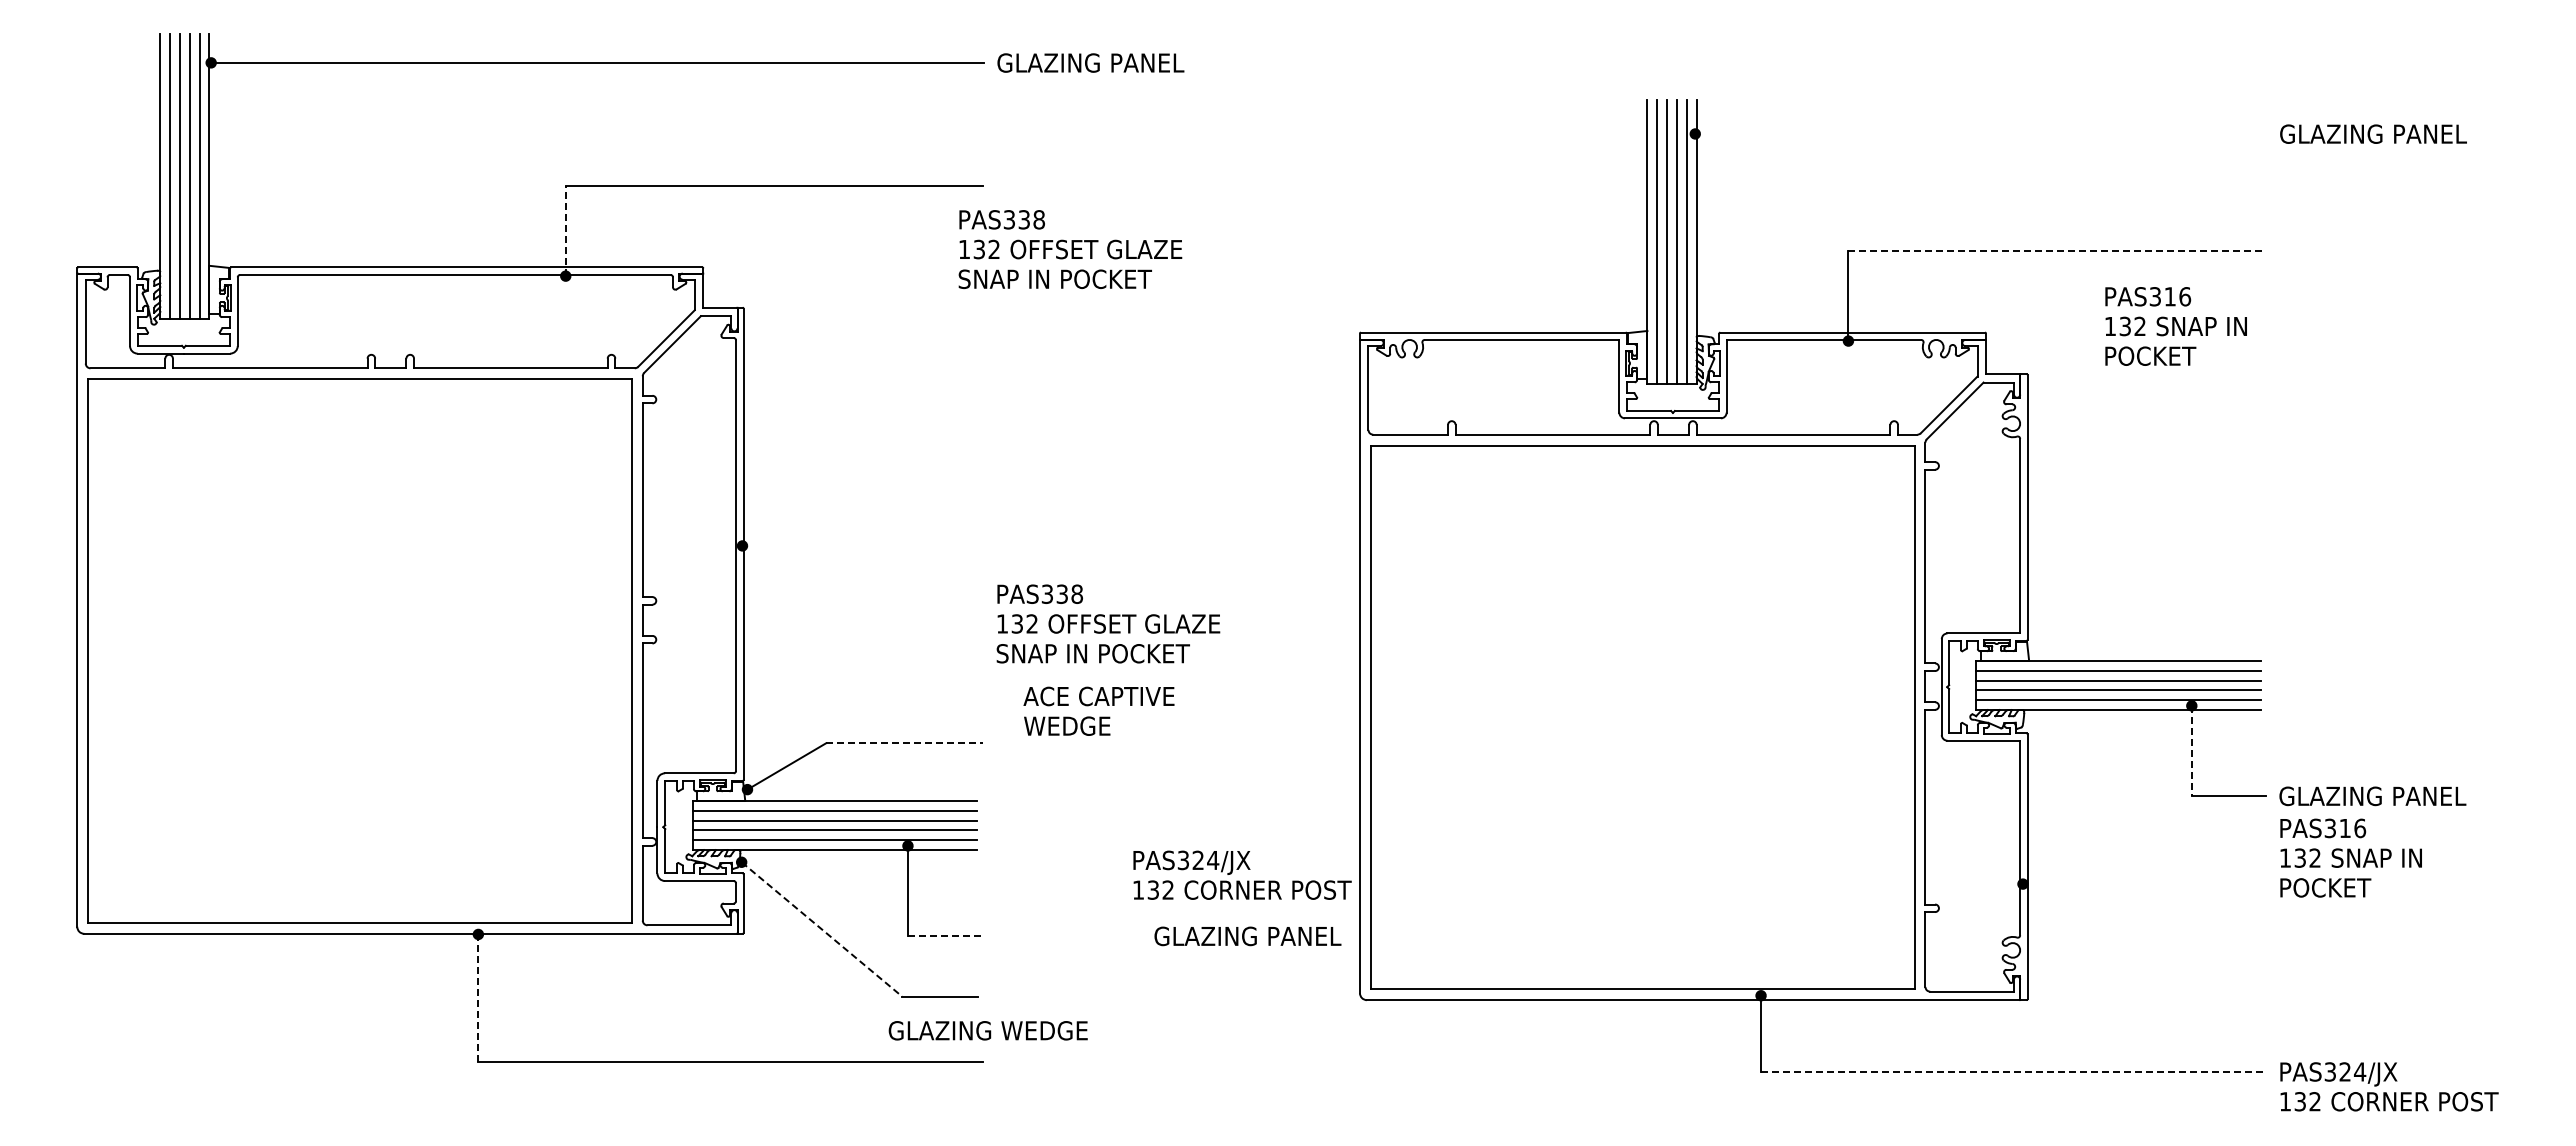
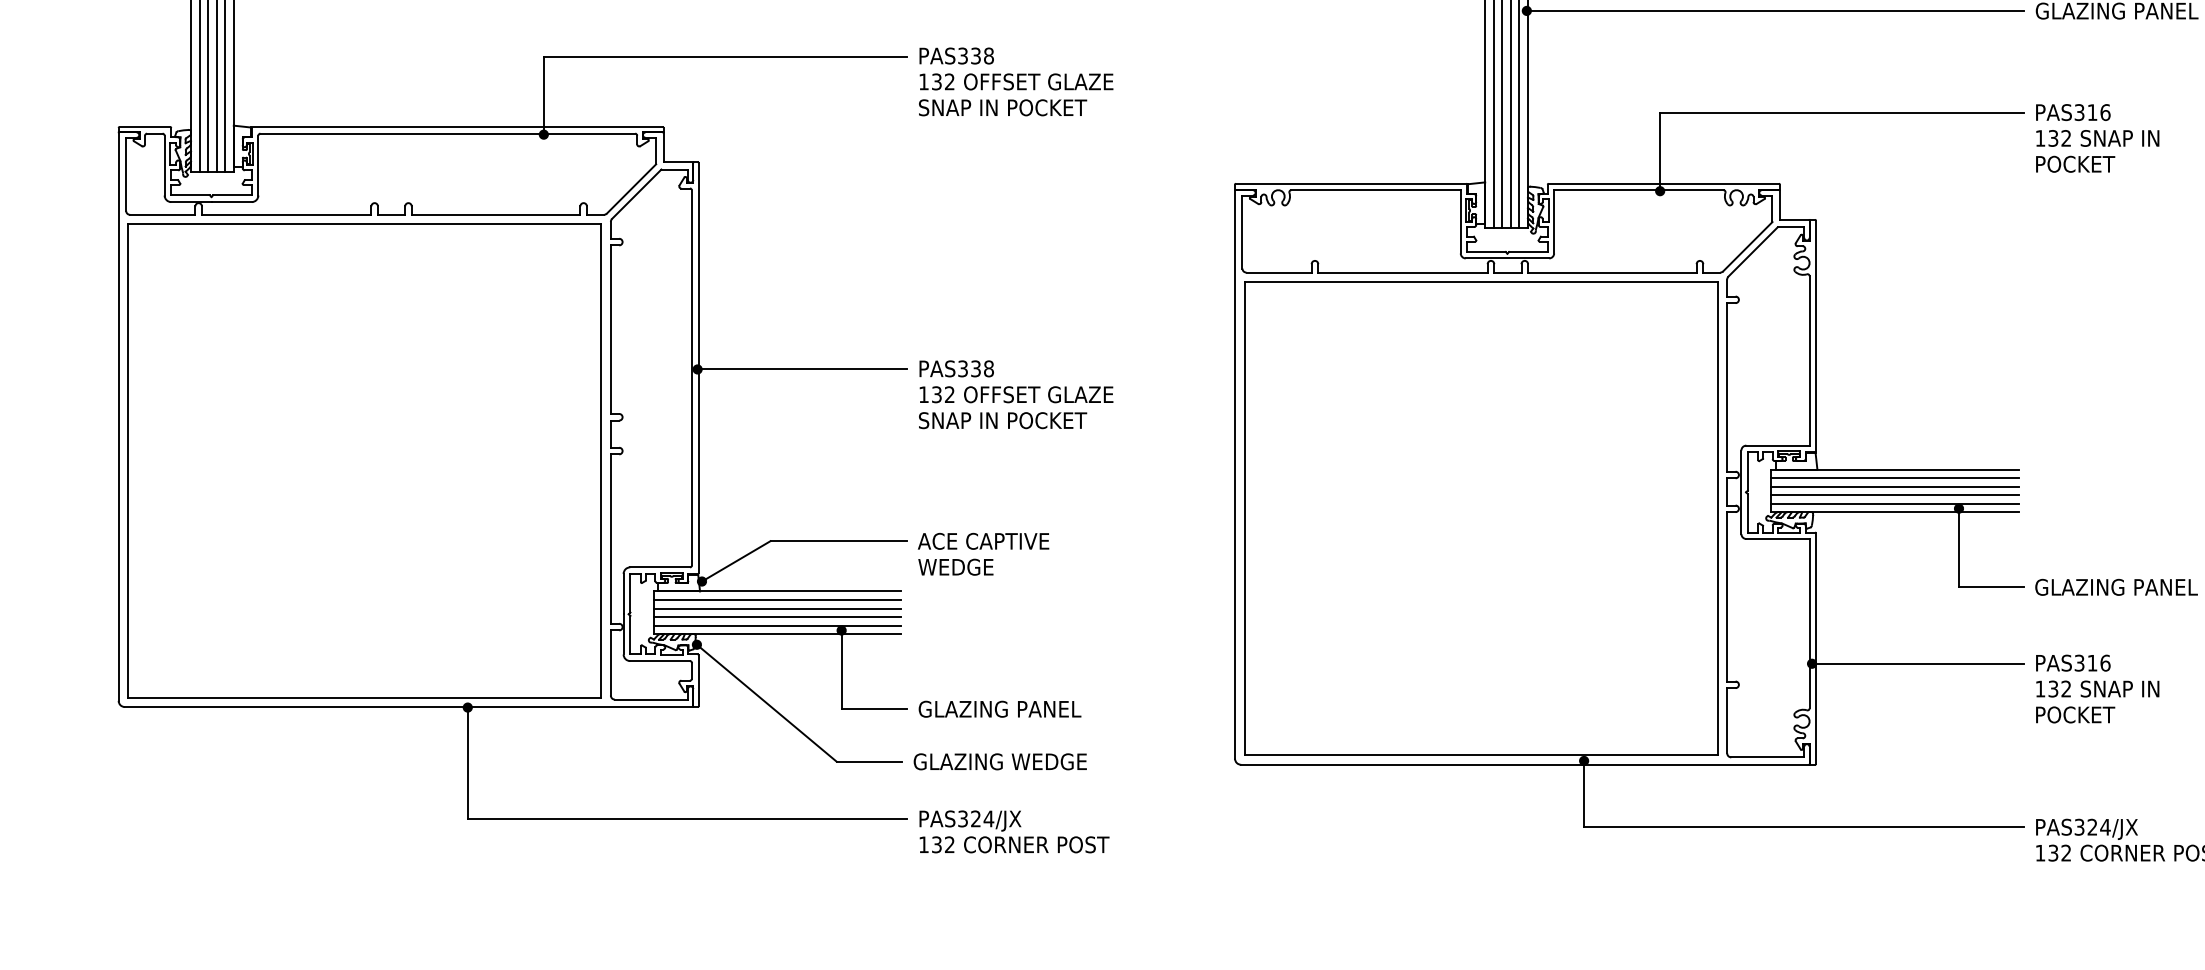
line: (1980, 133) -> (1775, 10), added
line: (565, 231) -> (543, 95), dashed -> solid
text: (1070, 249) -> (1016, 81), moved
line: (2057, 251) -> (1842, 113), dashed -> solid
text: (2175, 326) -> (2097, 138), moved
line: (862, 545) -> (802, 369), added
text: (1108, 623) -> (1016, 394), moved
text: (1098, 710) -> (983, 553), moved
line: (904, 743) -> (838, 541), dashed -> solid
line: (2191, 751) -> (1958, 548), dashed -> solid
text: (2350, 857) -> (2097, 688), moved
text: (1242, 874) -> (1014, 831), moved
line: (2144, 884) -> (1917, 664), added
line: (821, 929) -> (766, 703), dashed -> solid
line: (945, 936) -> (874, 709), dashed -> solid
text: (1247, 936) -> (999, 709), moved
line: (478, 998) -> (467, 763), dashed -> solid
text: (987, 1030) -> (999, 761), moved
line: (2013, 1071) -> (1803, 826), dashed -> solid

